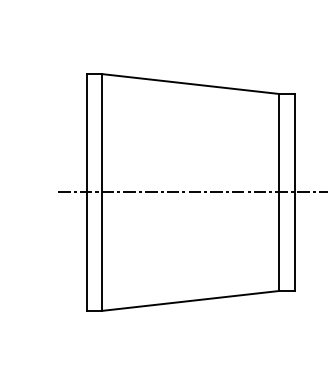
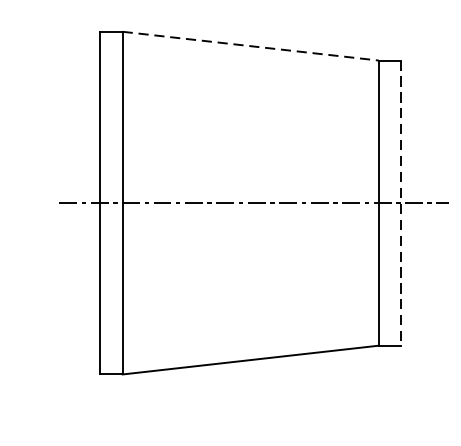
line: (190, 84) -> (250, 46), solid -> dashed
line: (294, 192) -> (401, 203), solid -> dashed

